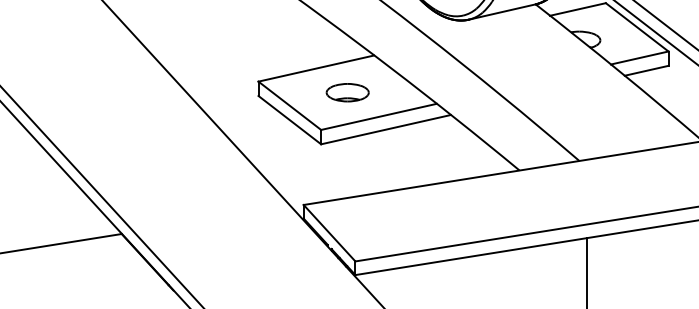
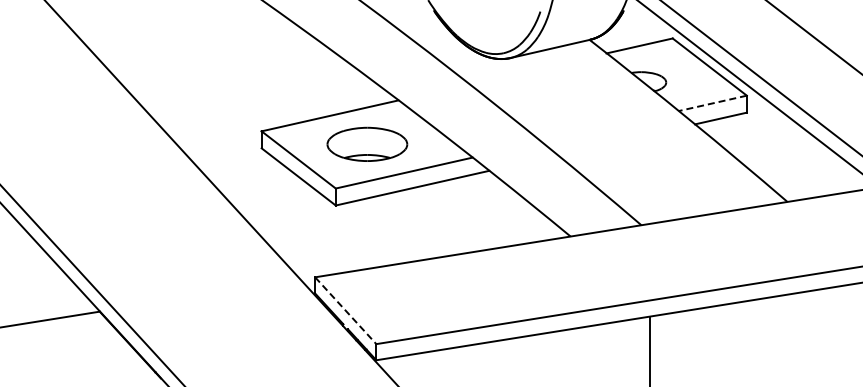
line: (639, 58) -> (712, 103), solid -> dashed
part: (347, 92) -> (366, 144), size x1.6
line: (330, 233) -> (346, 311), solid -> dashed

